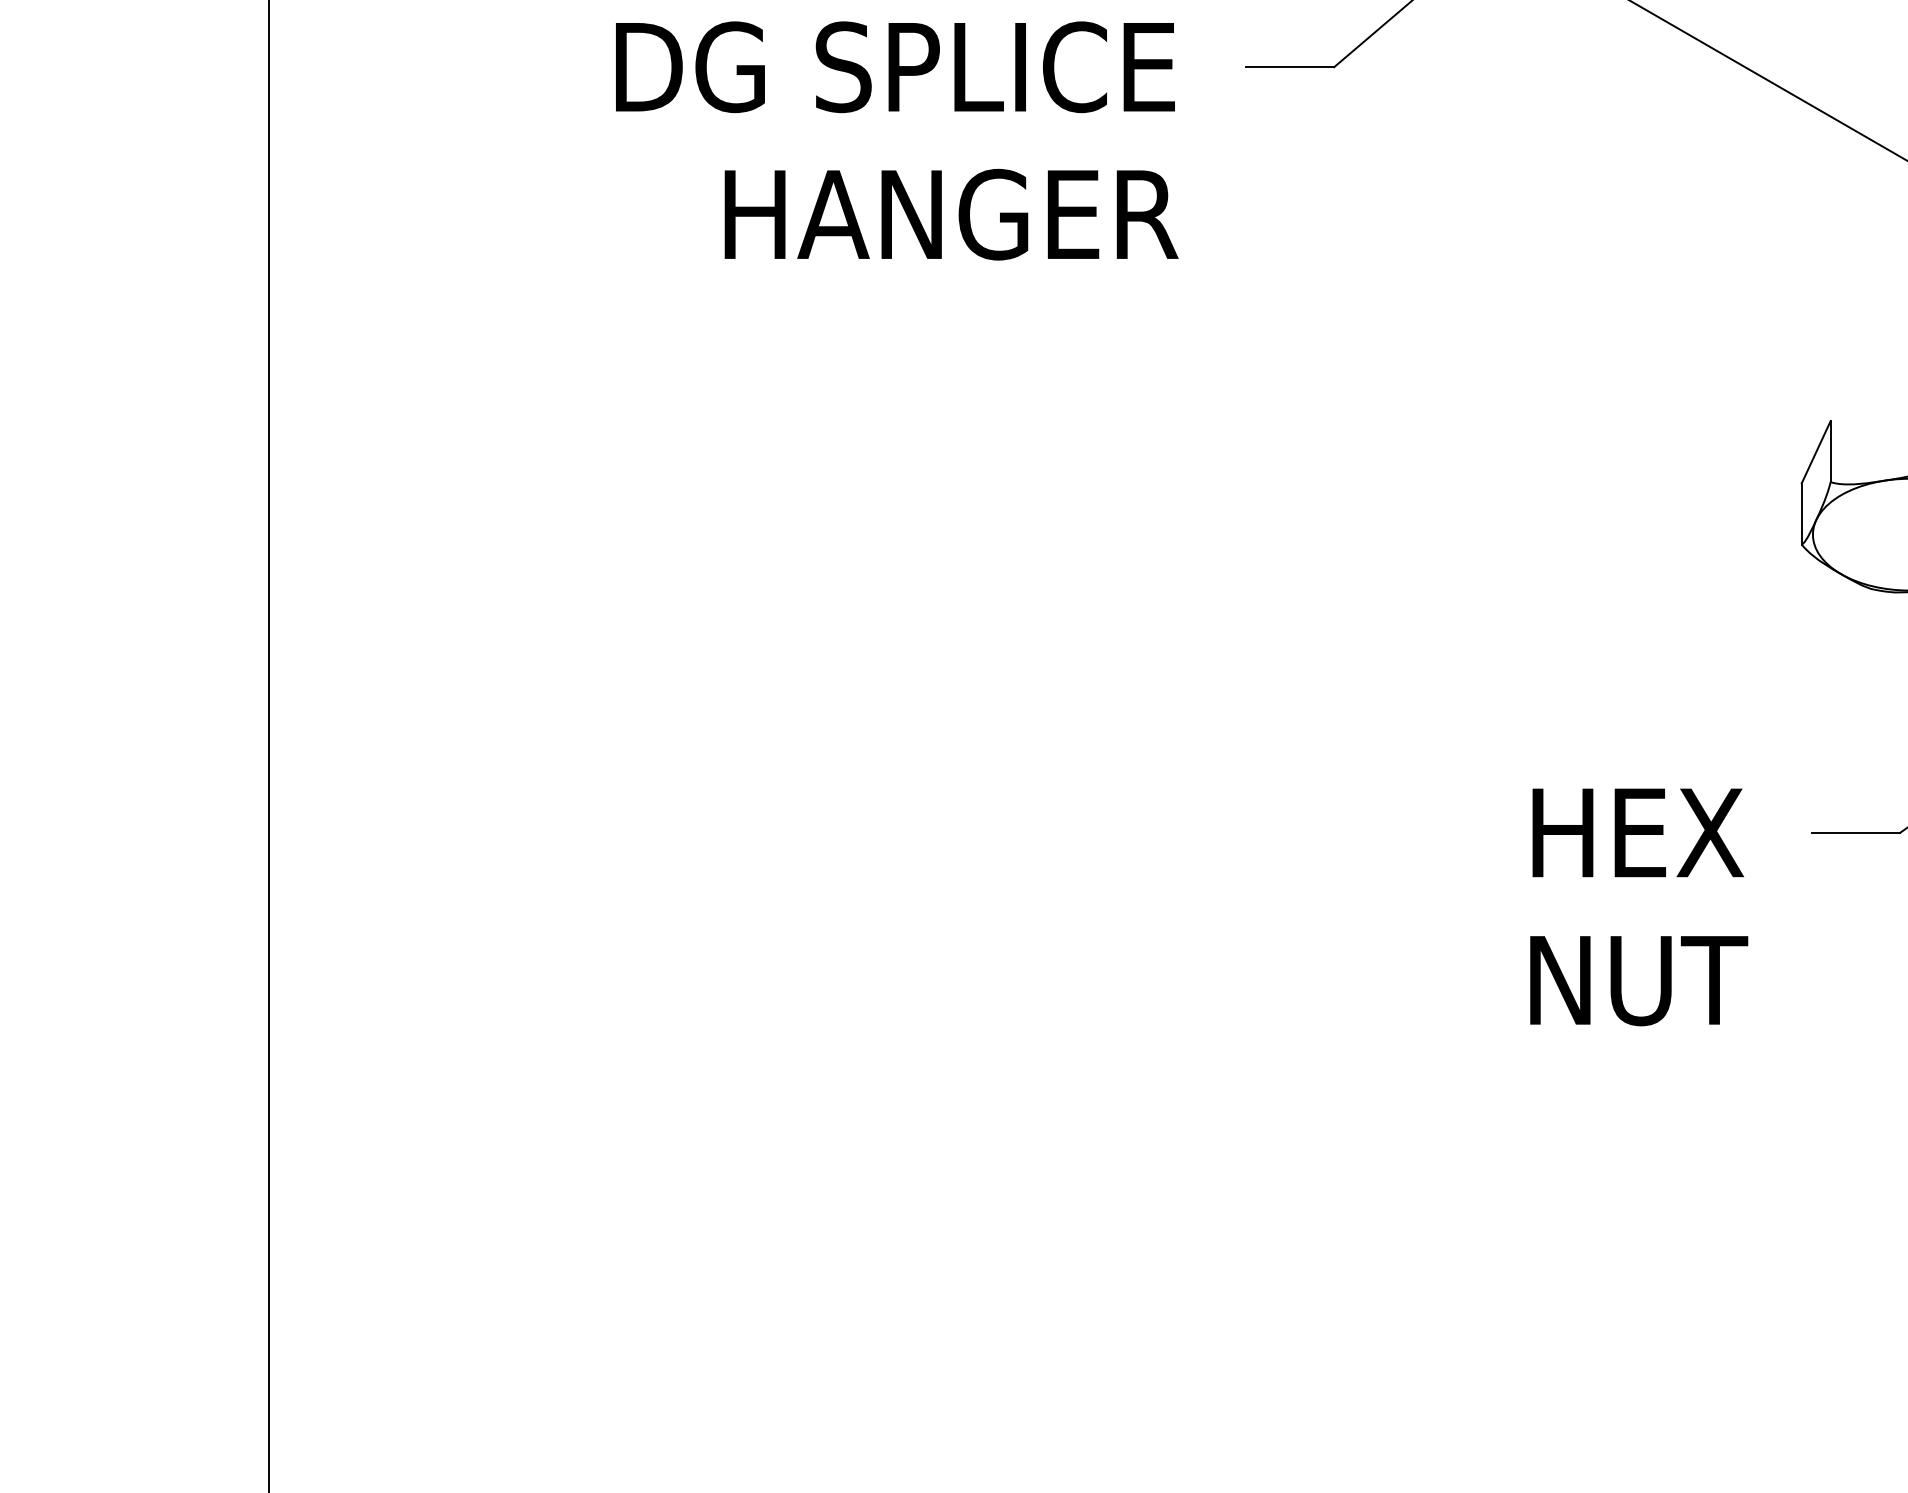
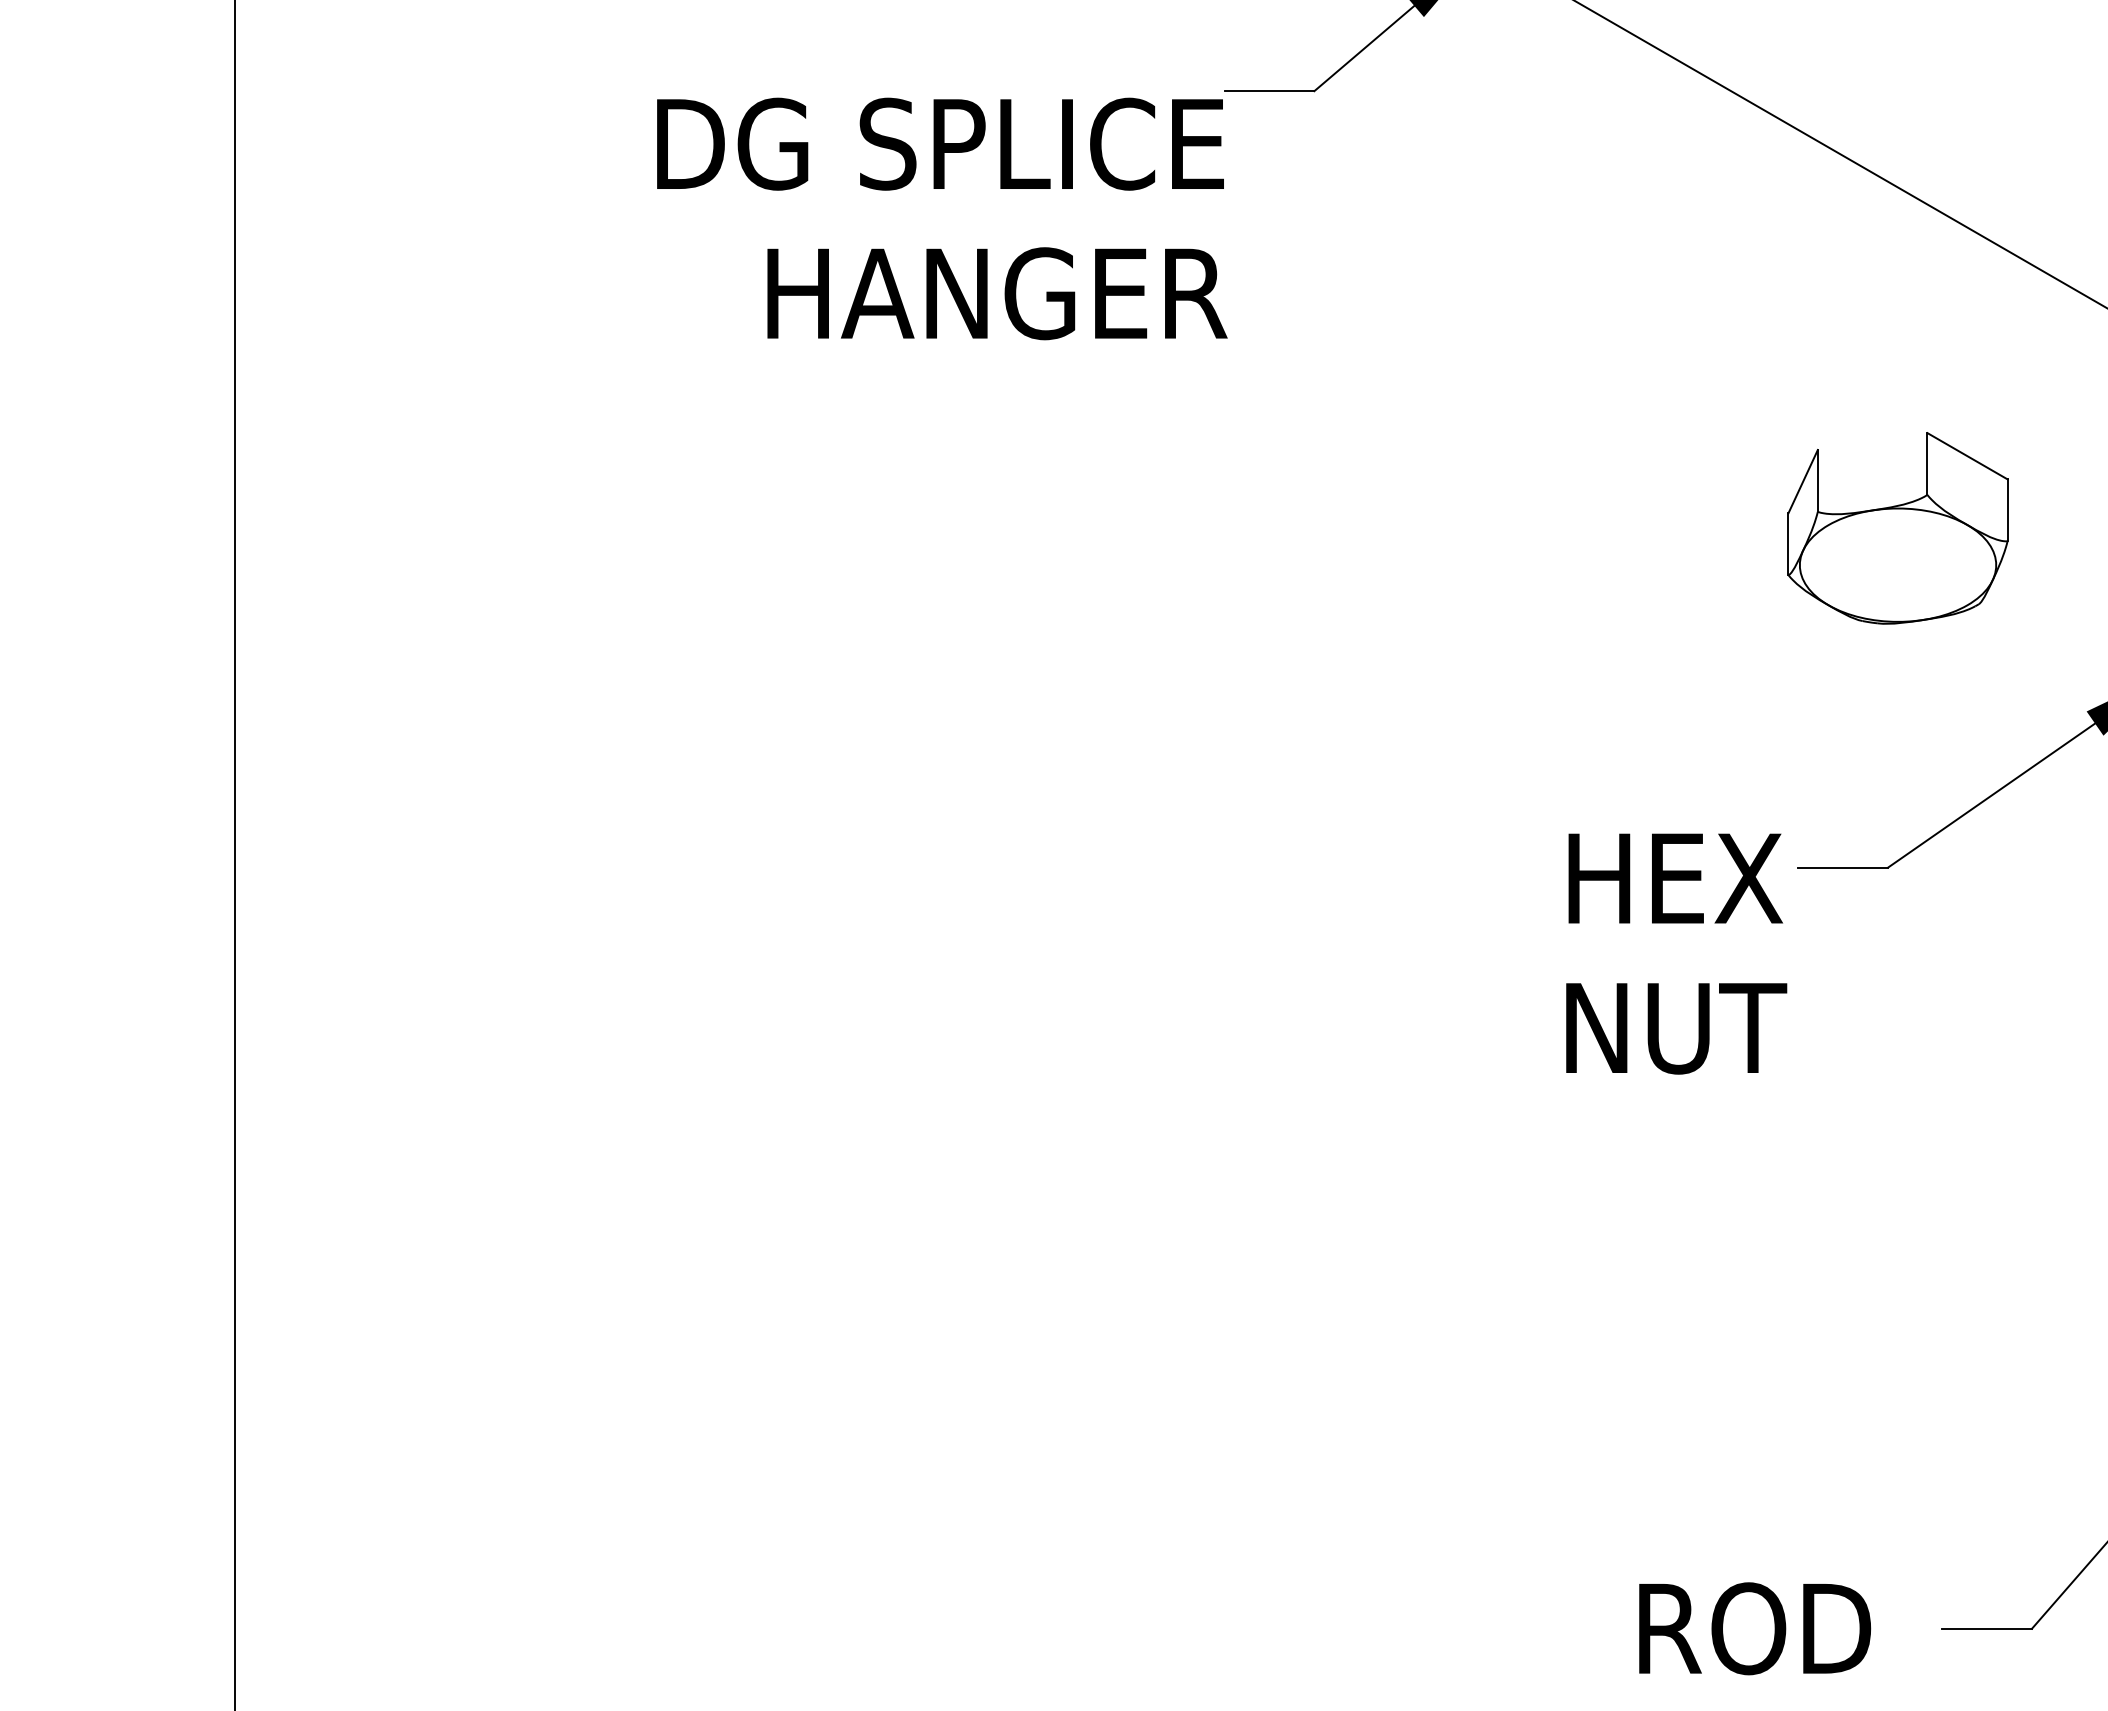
text: (897, 140) -> (942, 218), moved
text: (1639, 906) -> (1676, 953), moved

